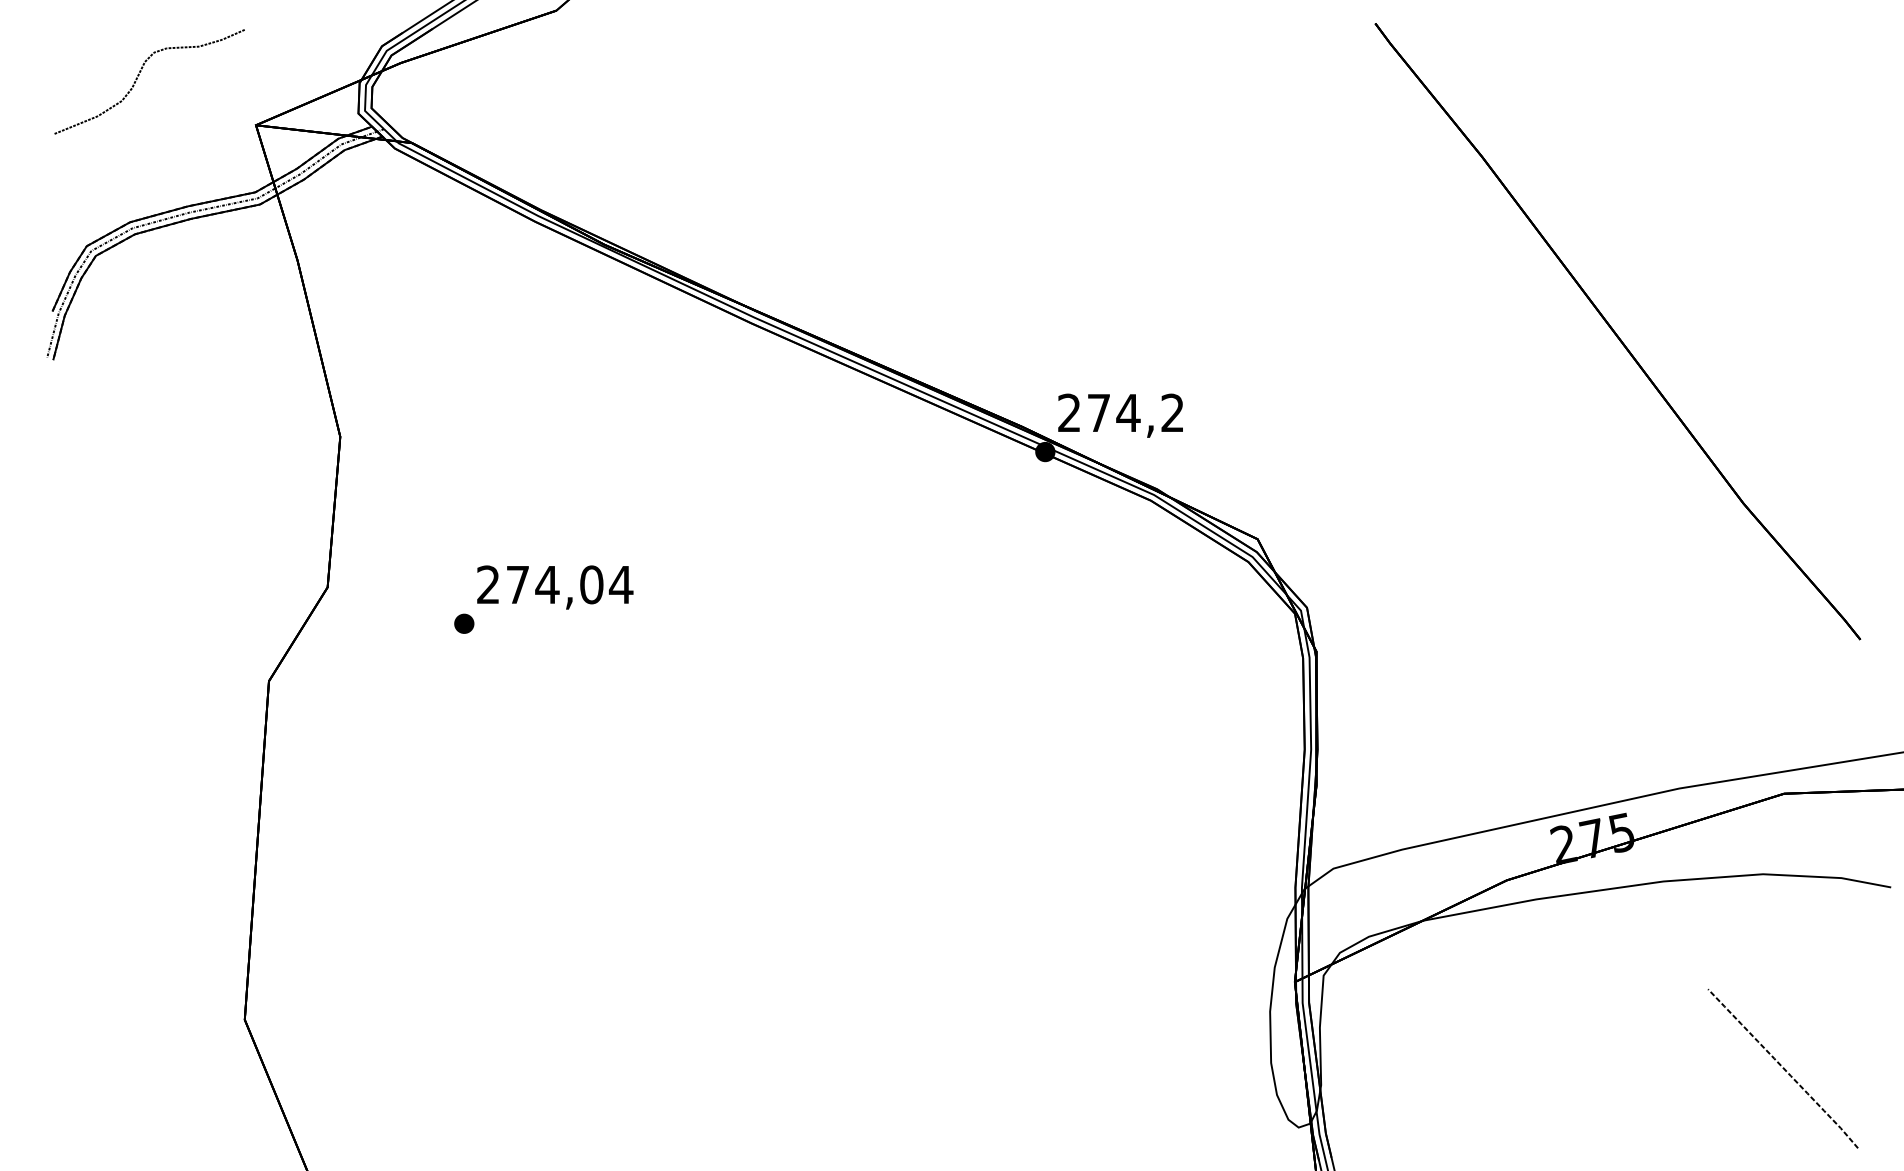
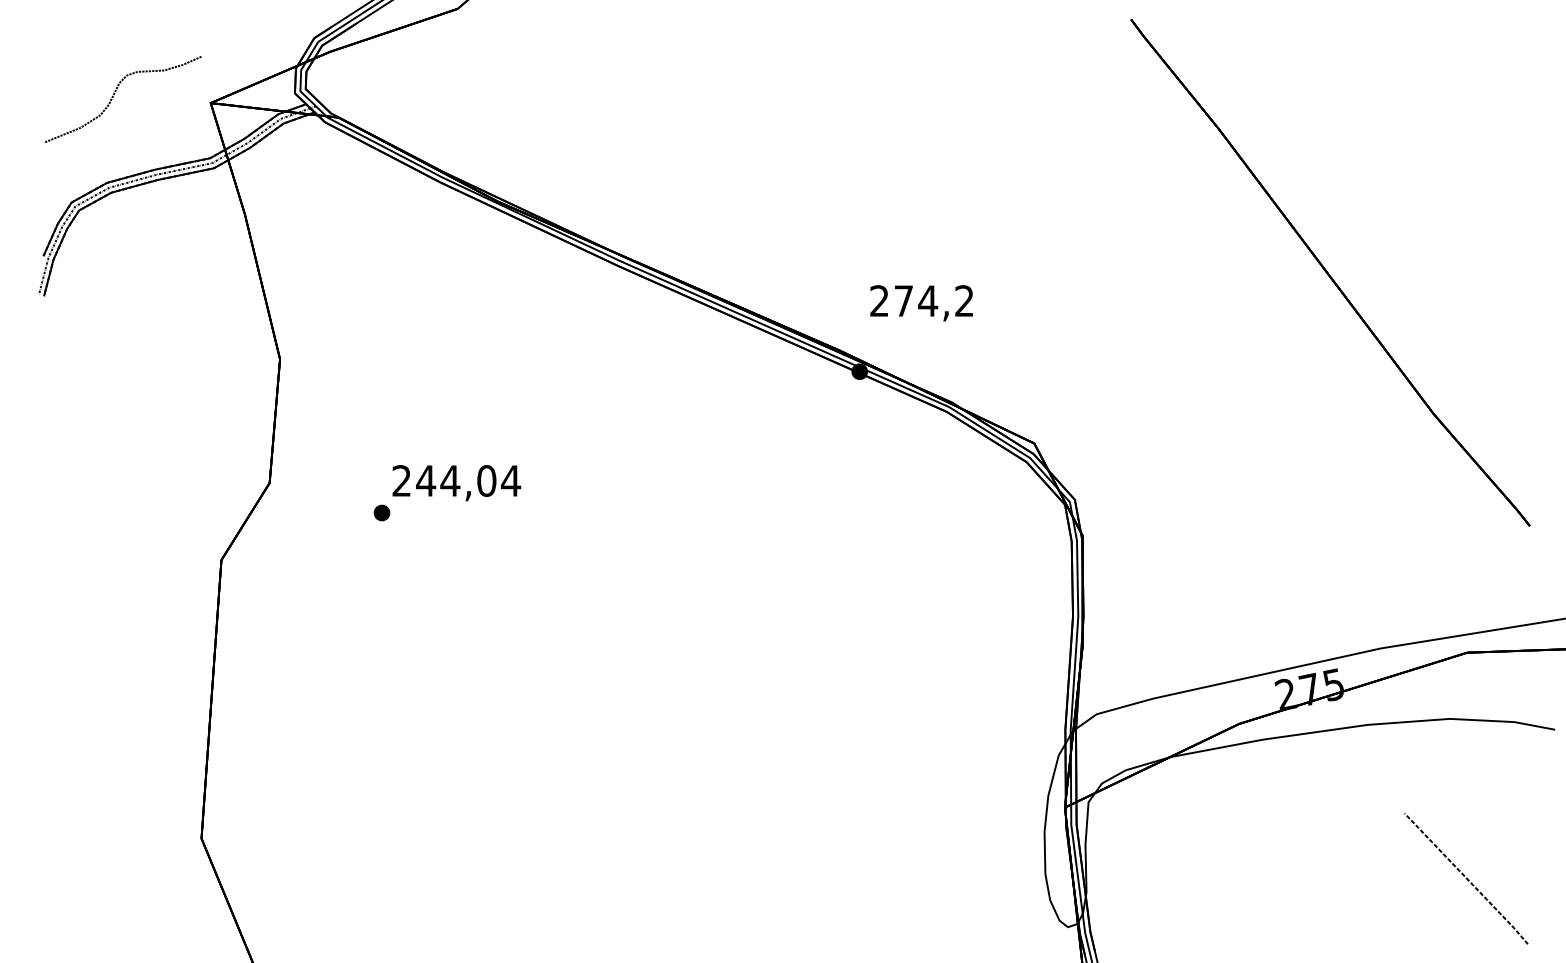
curve: (139, 75) -> (114, 94), moved
text: (1120, 415) -> (921, 303), moved
text: (517, 584) -> (425, 480), 274,04 -> 244,04

